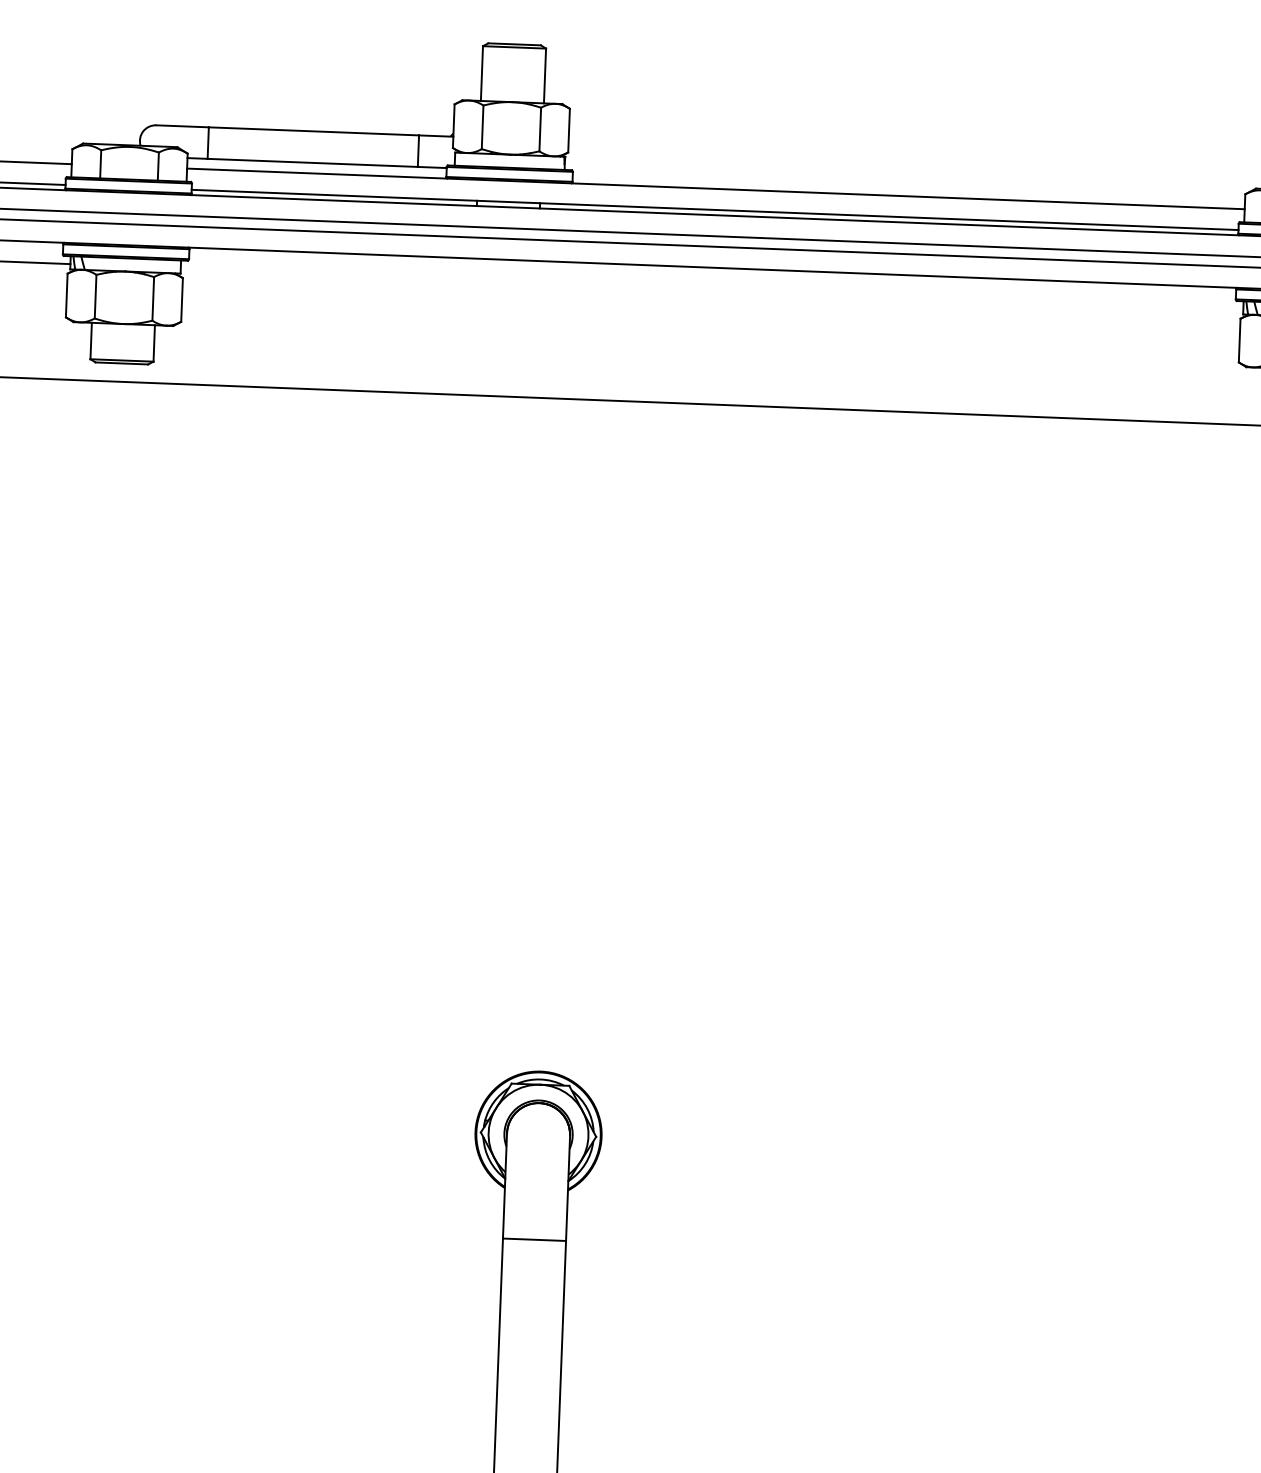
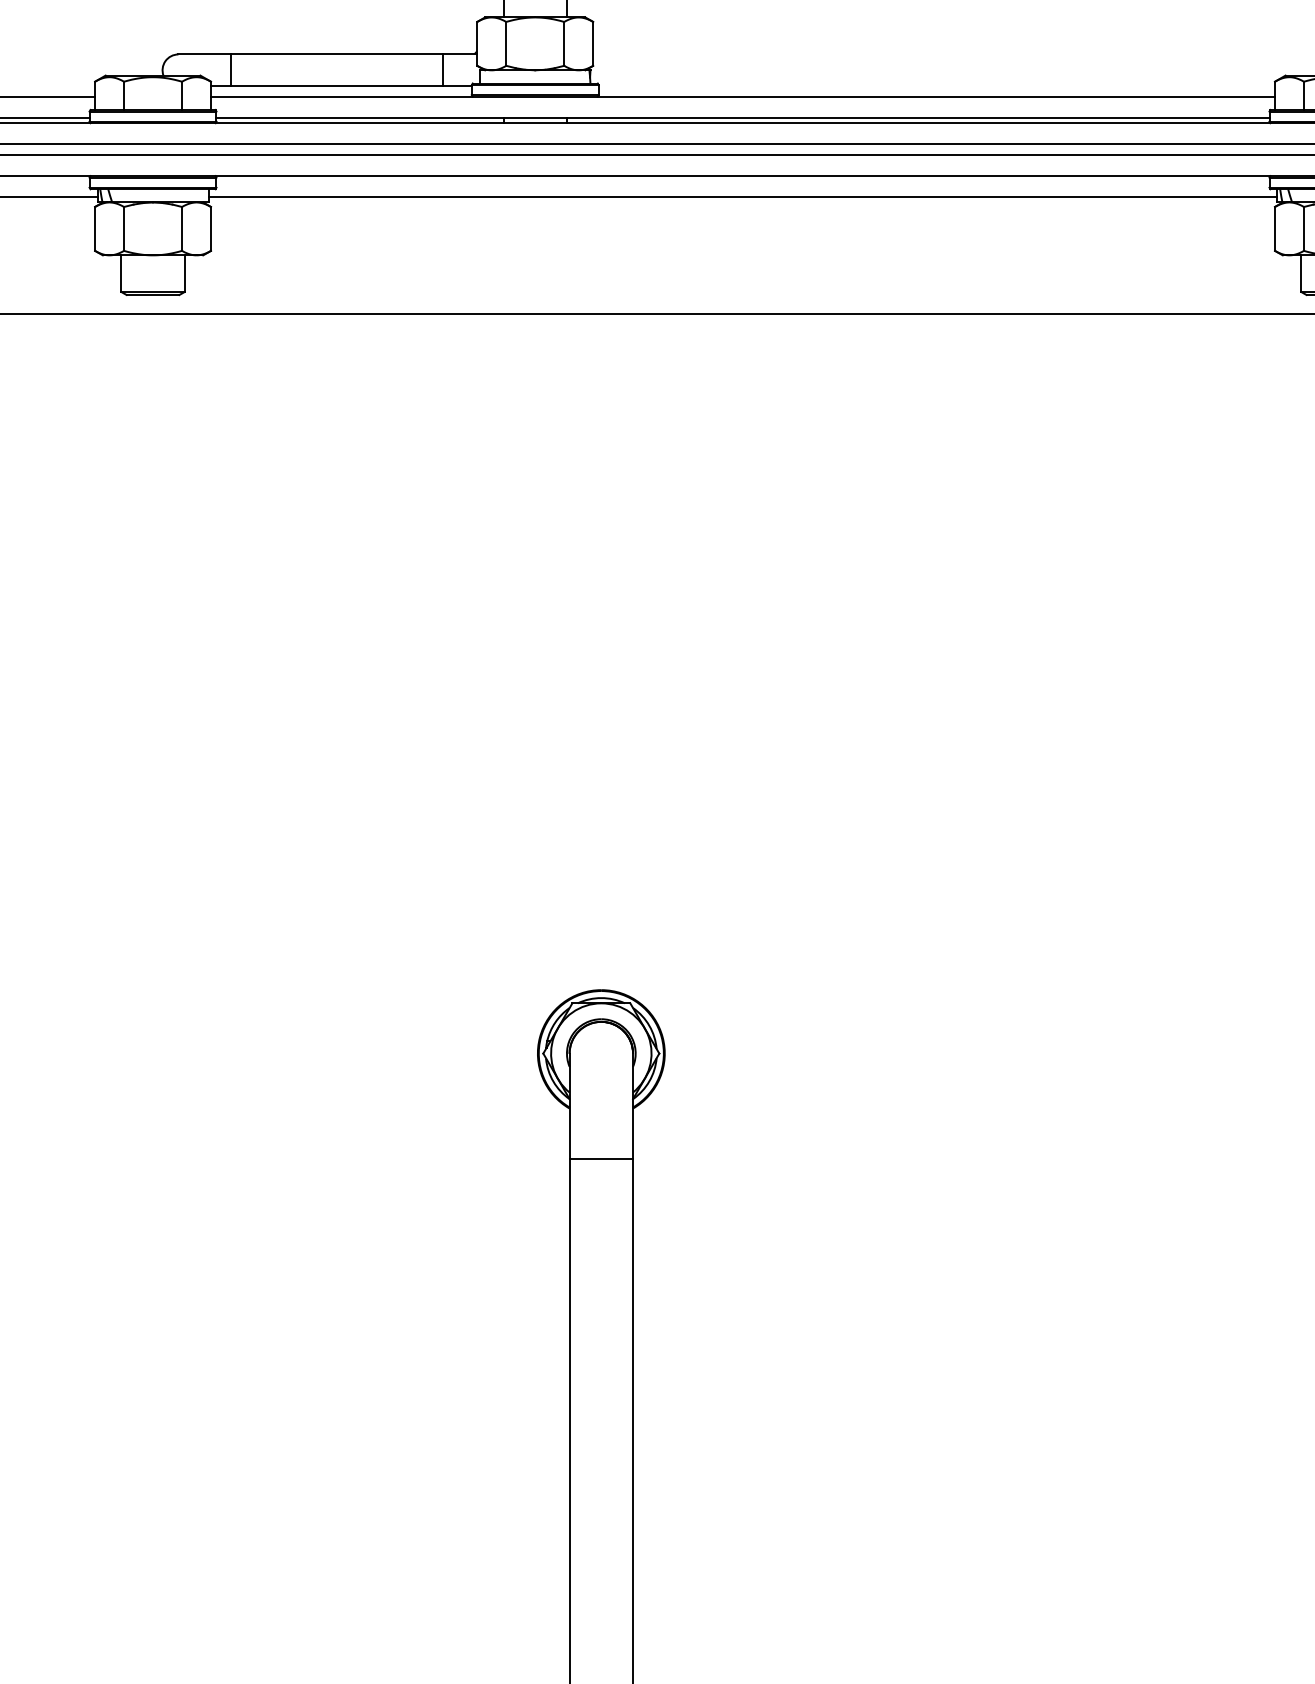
line: (711, 289) -> (742, 197), added

